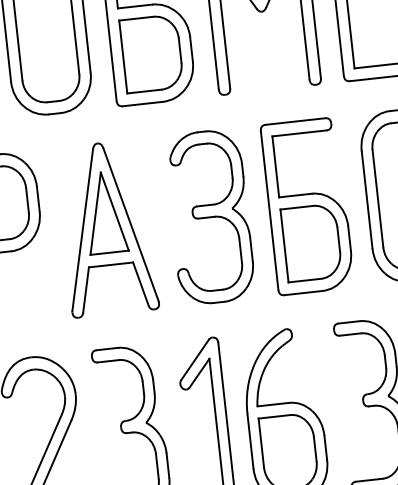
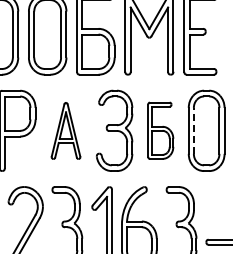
line: (377, 197) -> (193, 130), solid -> dashed
part: (307, 205) -> (160, 130), size x0.7
part: (105, 227) -> (65, 130), size x0.7

